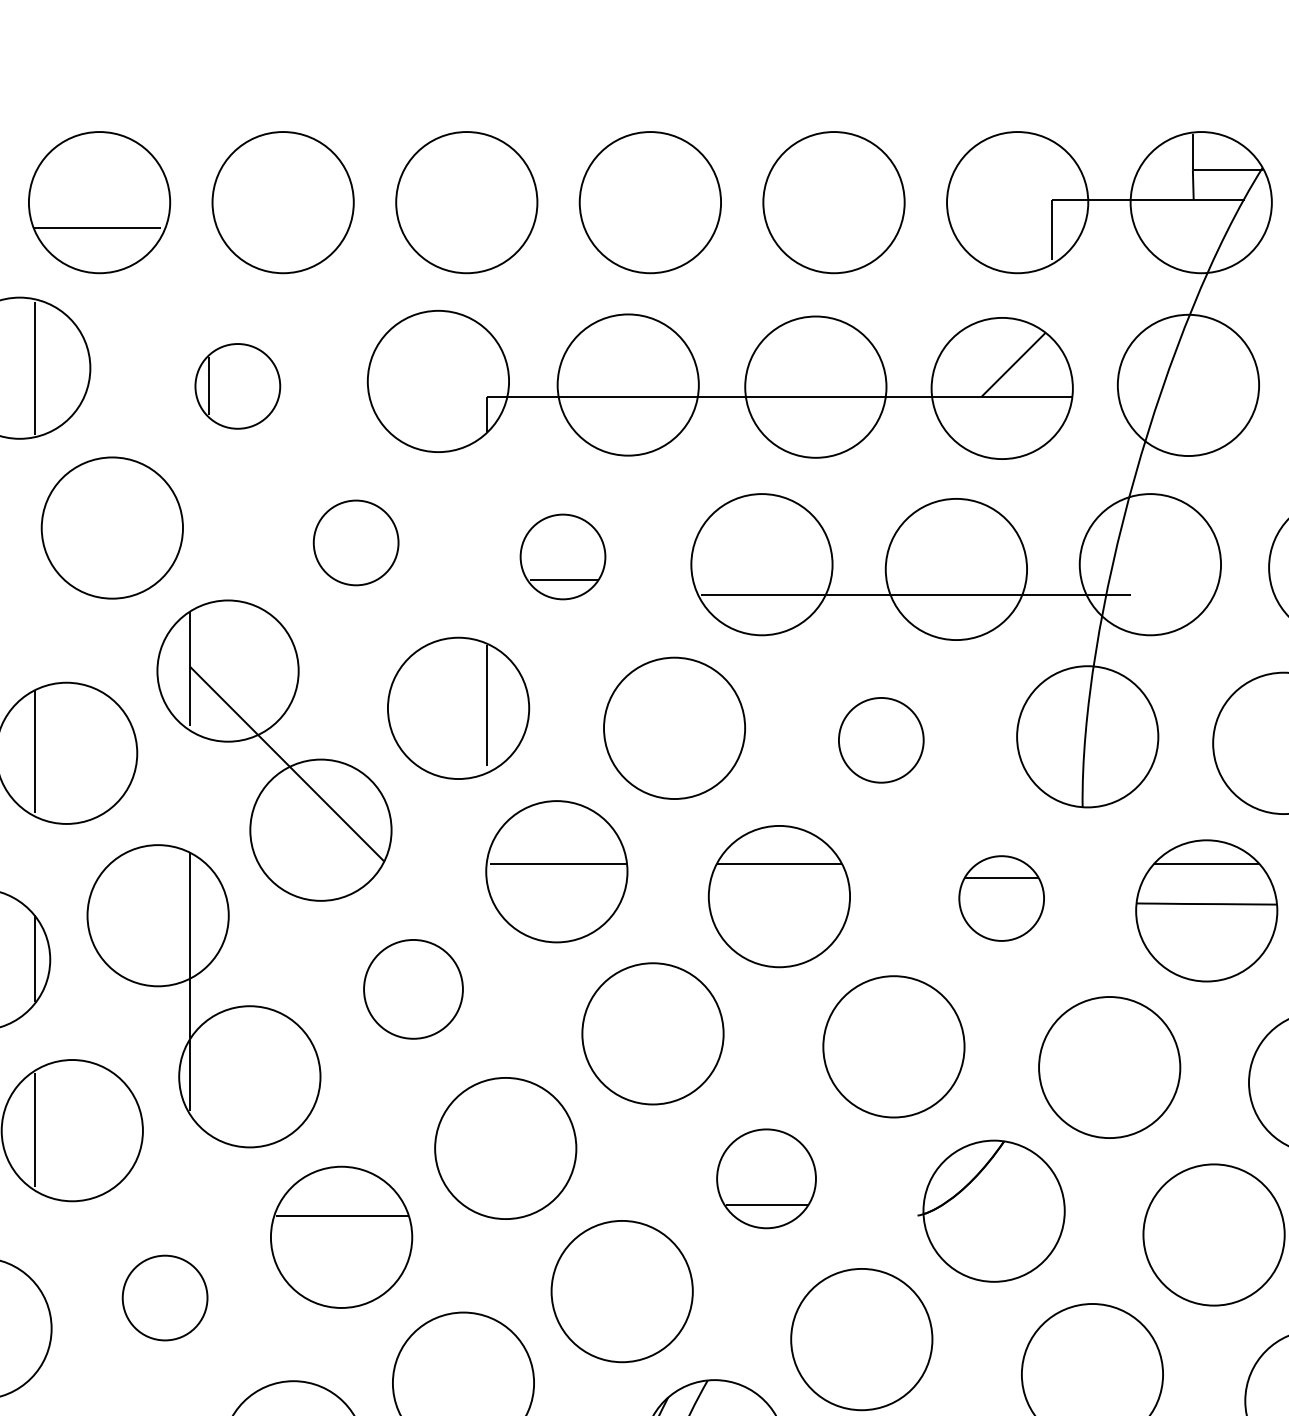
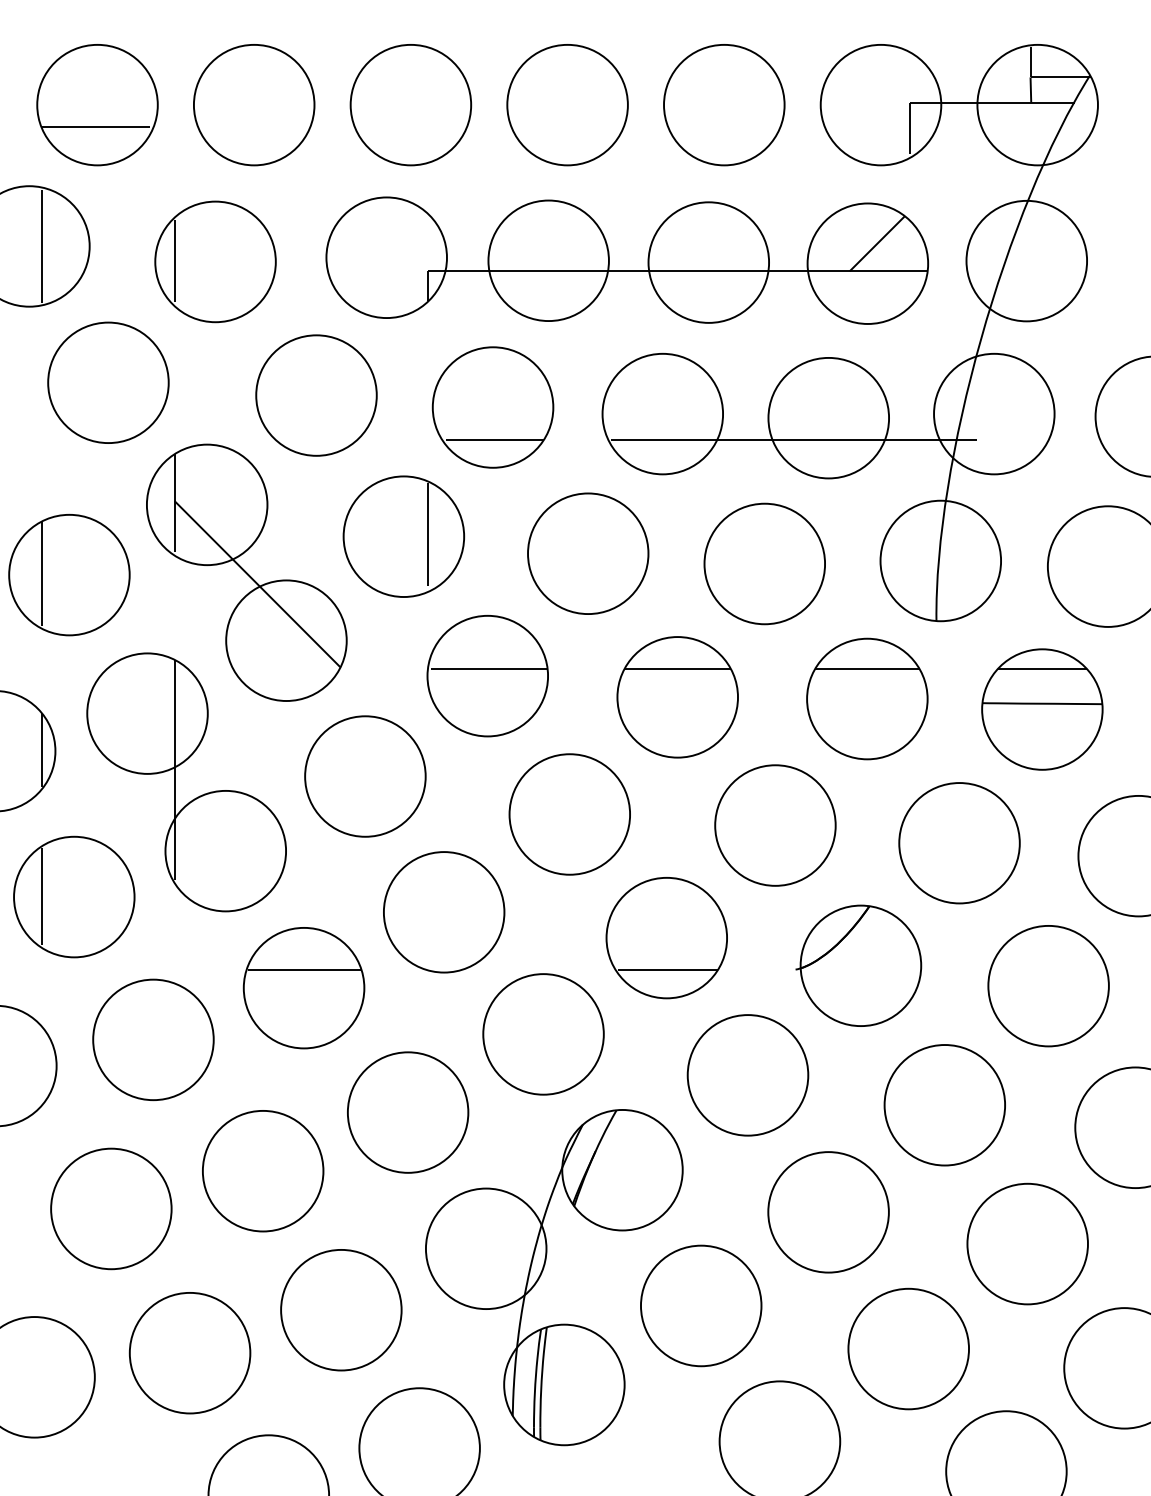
part: (237, 385) -> (215, 261), size x1.67
part: (356, 542) -> (316, 395), size x1.67
part: (562, 556) -> (492, 407), size x1.67
part: (881, 739) -> (764, 563), size x1.67
part: (1001, 897) -> (867, 698), size x1.67
part: (413, 989) -> (365, 776), size x1.43
part: (766, 1179) -> (666, 938), size x1.43
part: (165, 1297) -> (153, 1039), size x1.67

